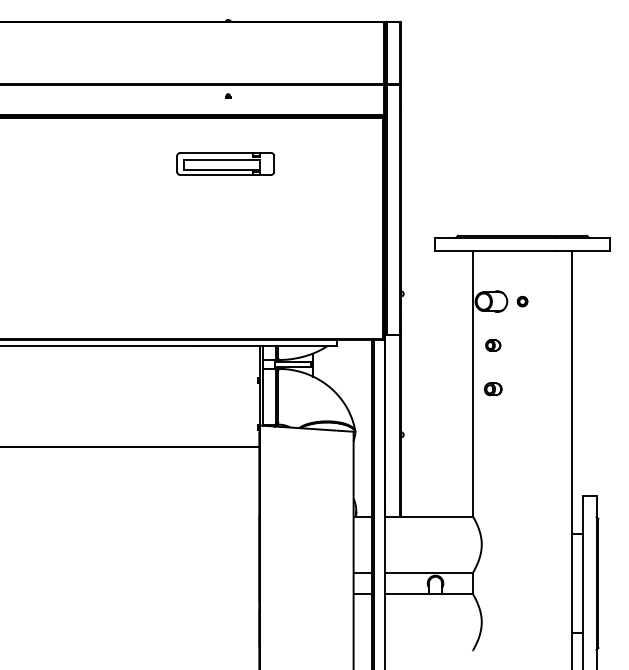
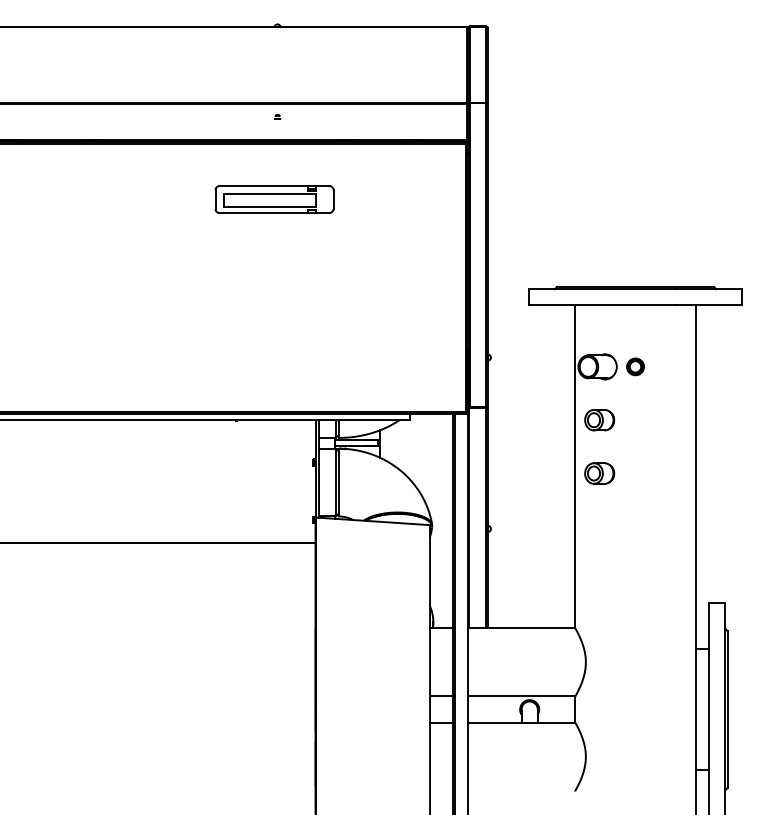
part: (522, 301) -> (635, 366), size x1.43
part: (492, 345) -> (599, 420), size x1.67
part: (492, 389) -> (599, 473), size x1.43

